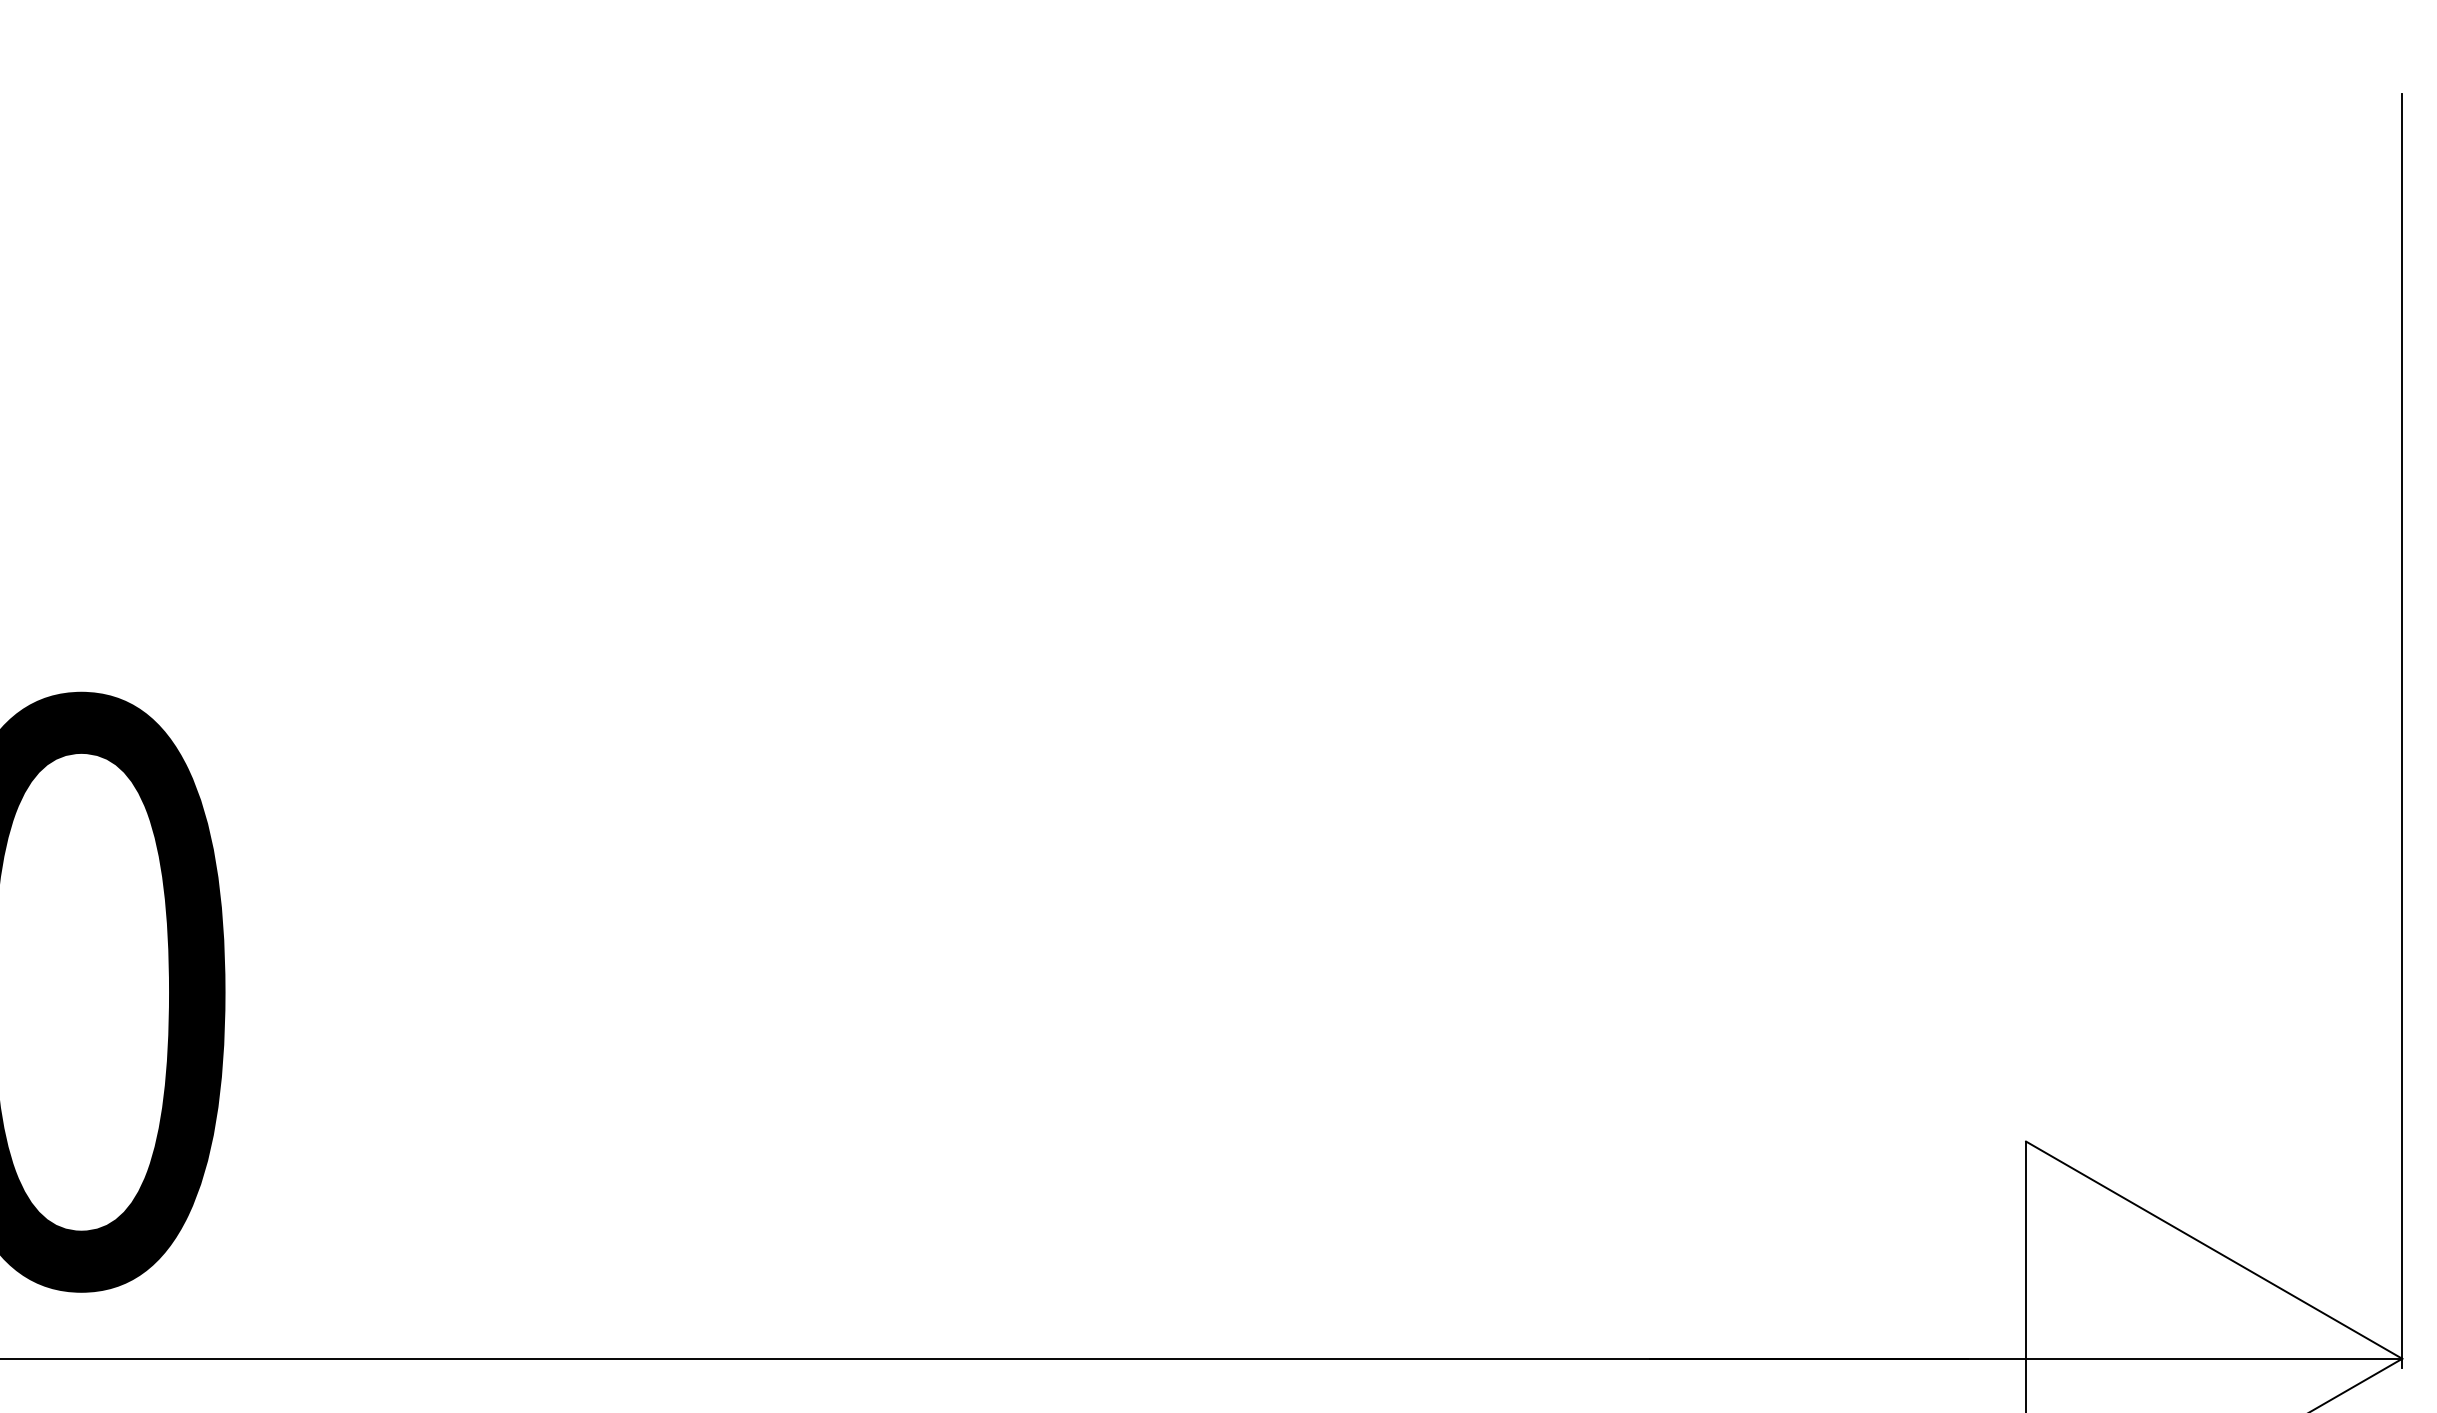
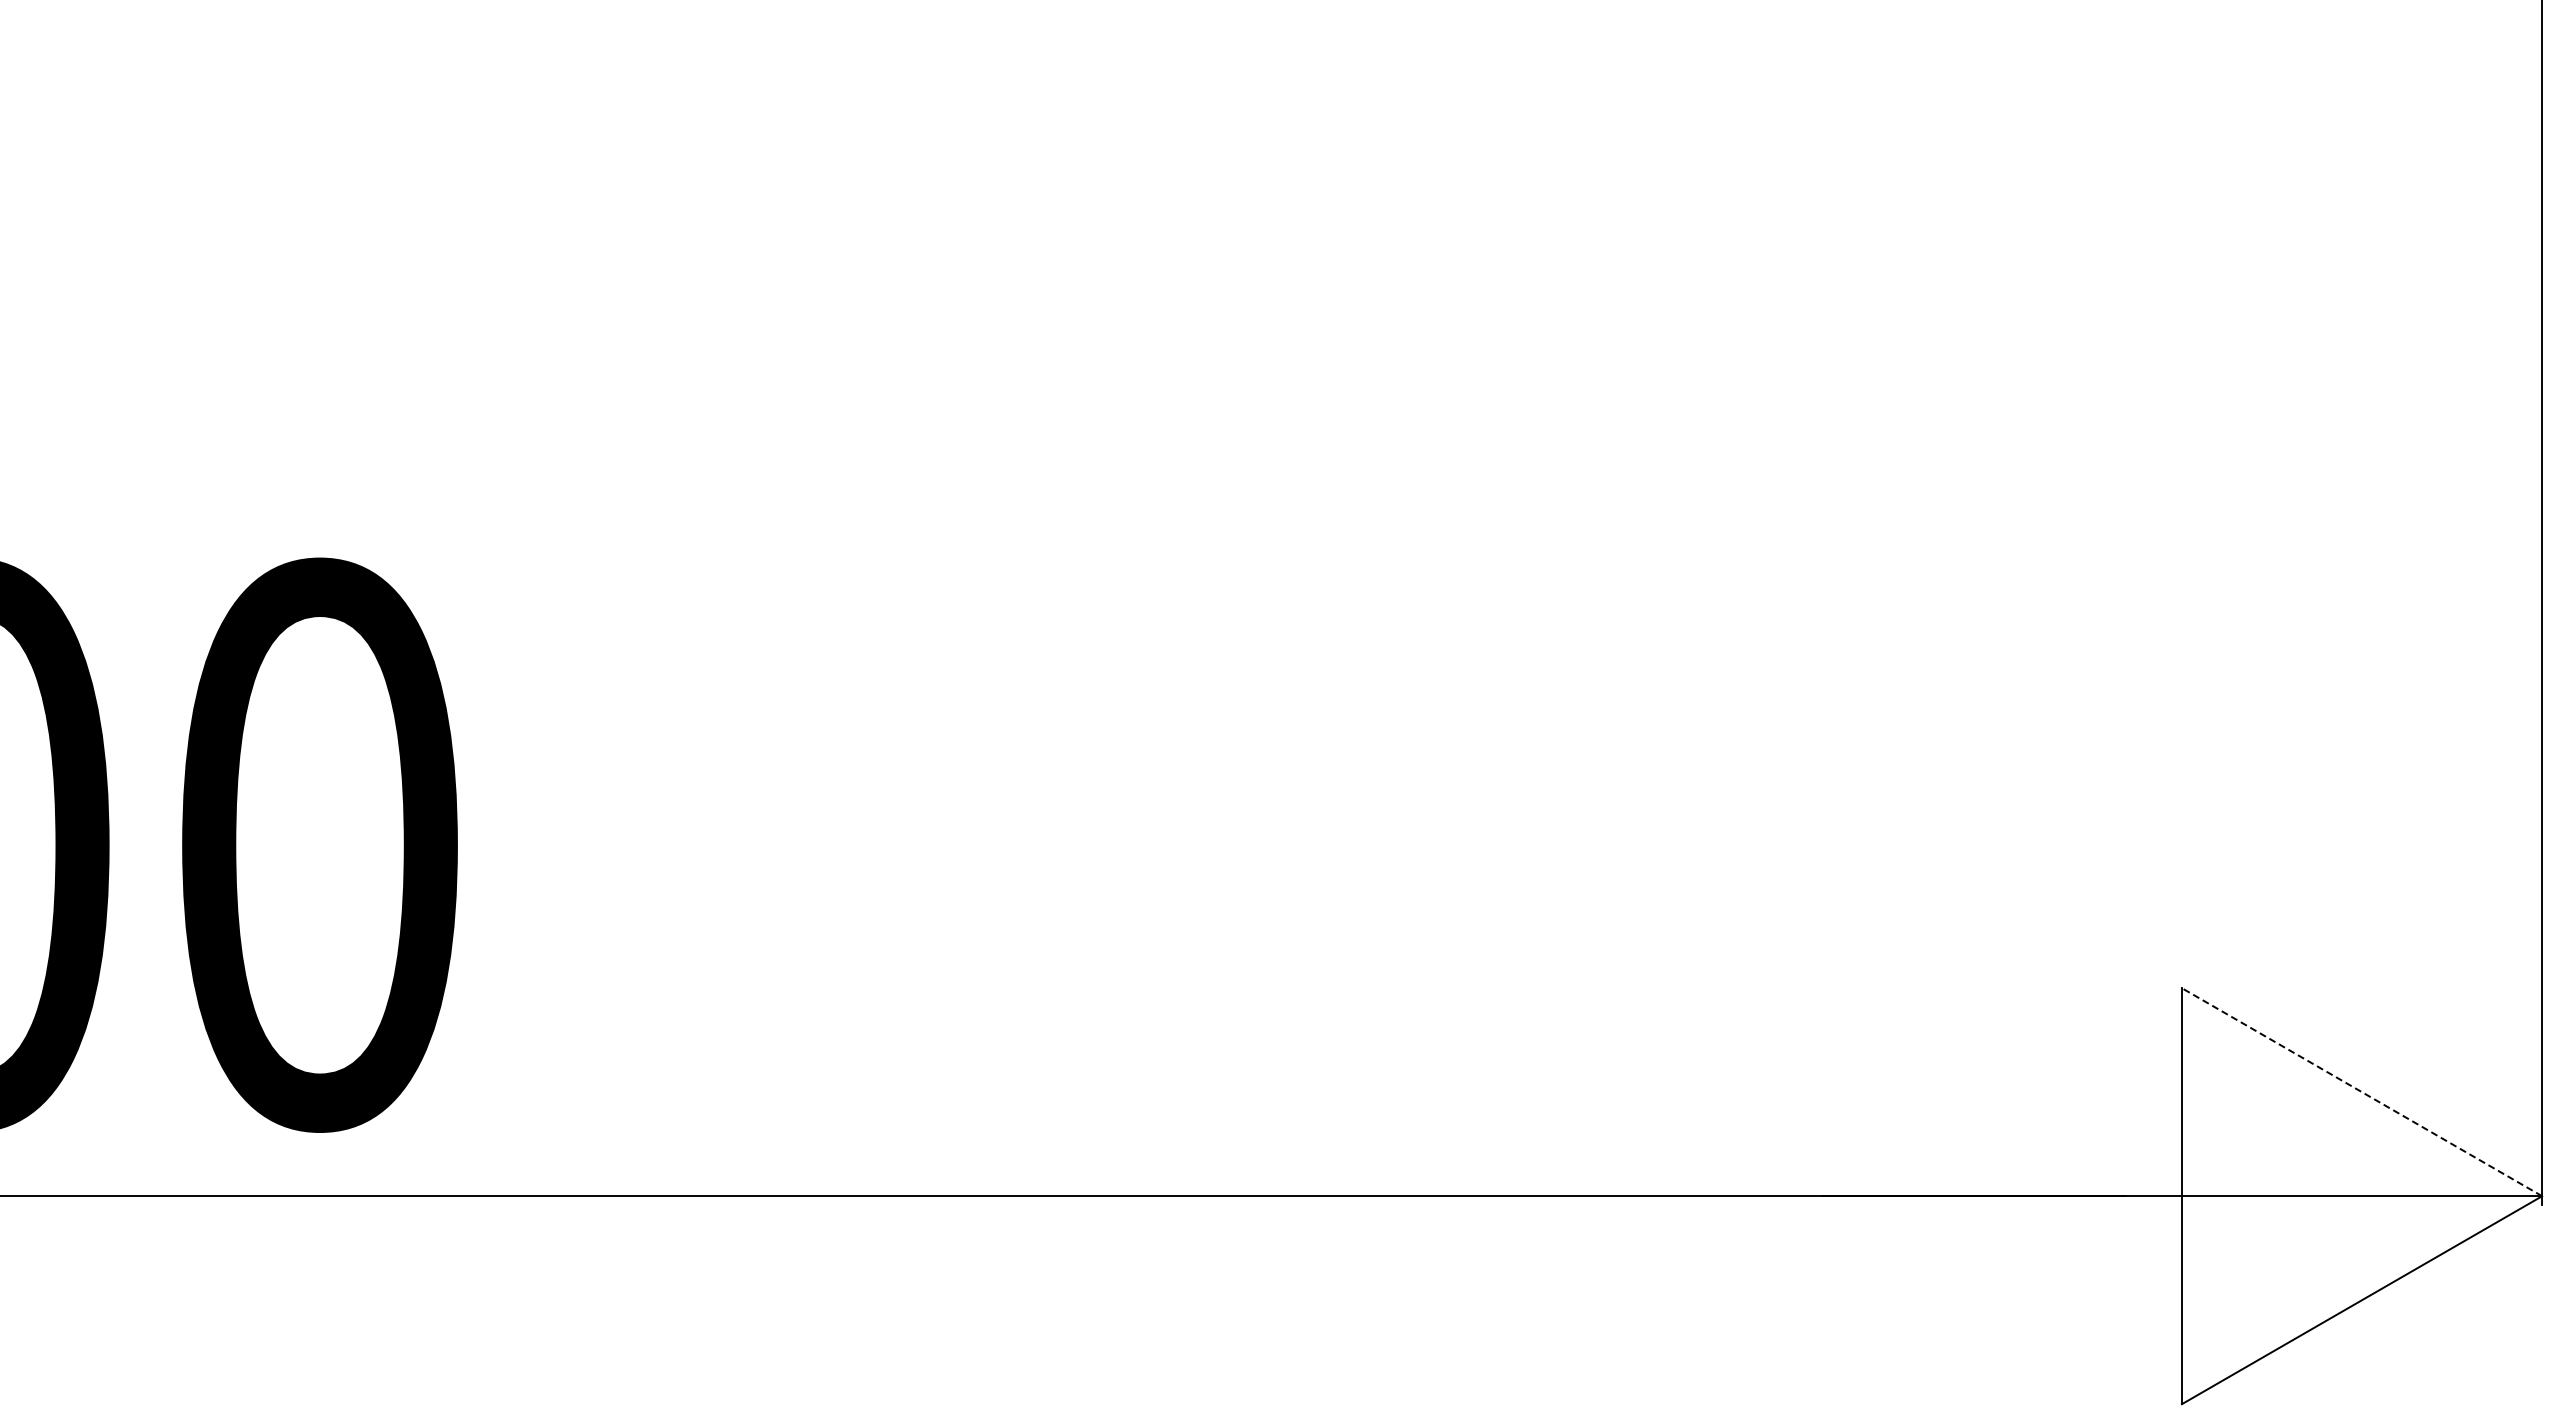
line: (2214, 1250) -> (2362, 1092), solid -> dashed

